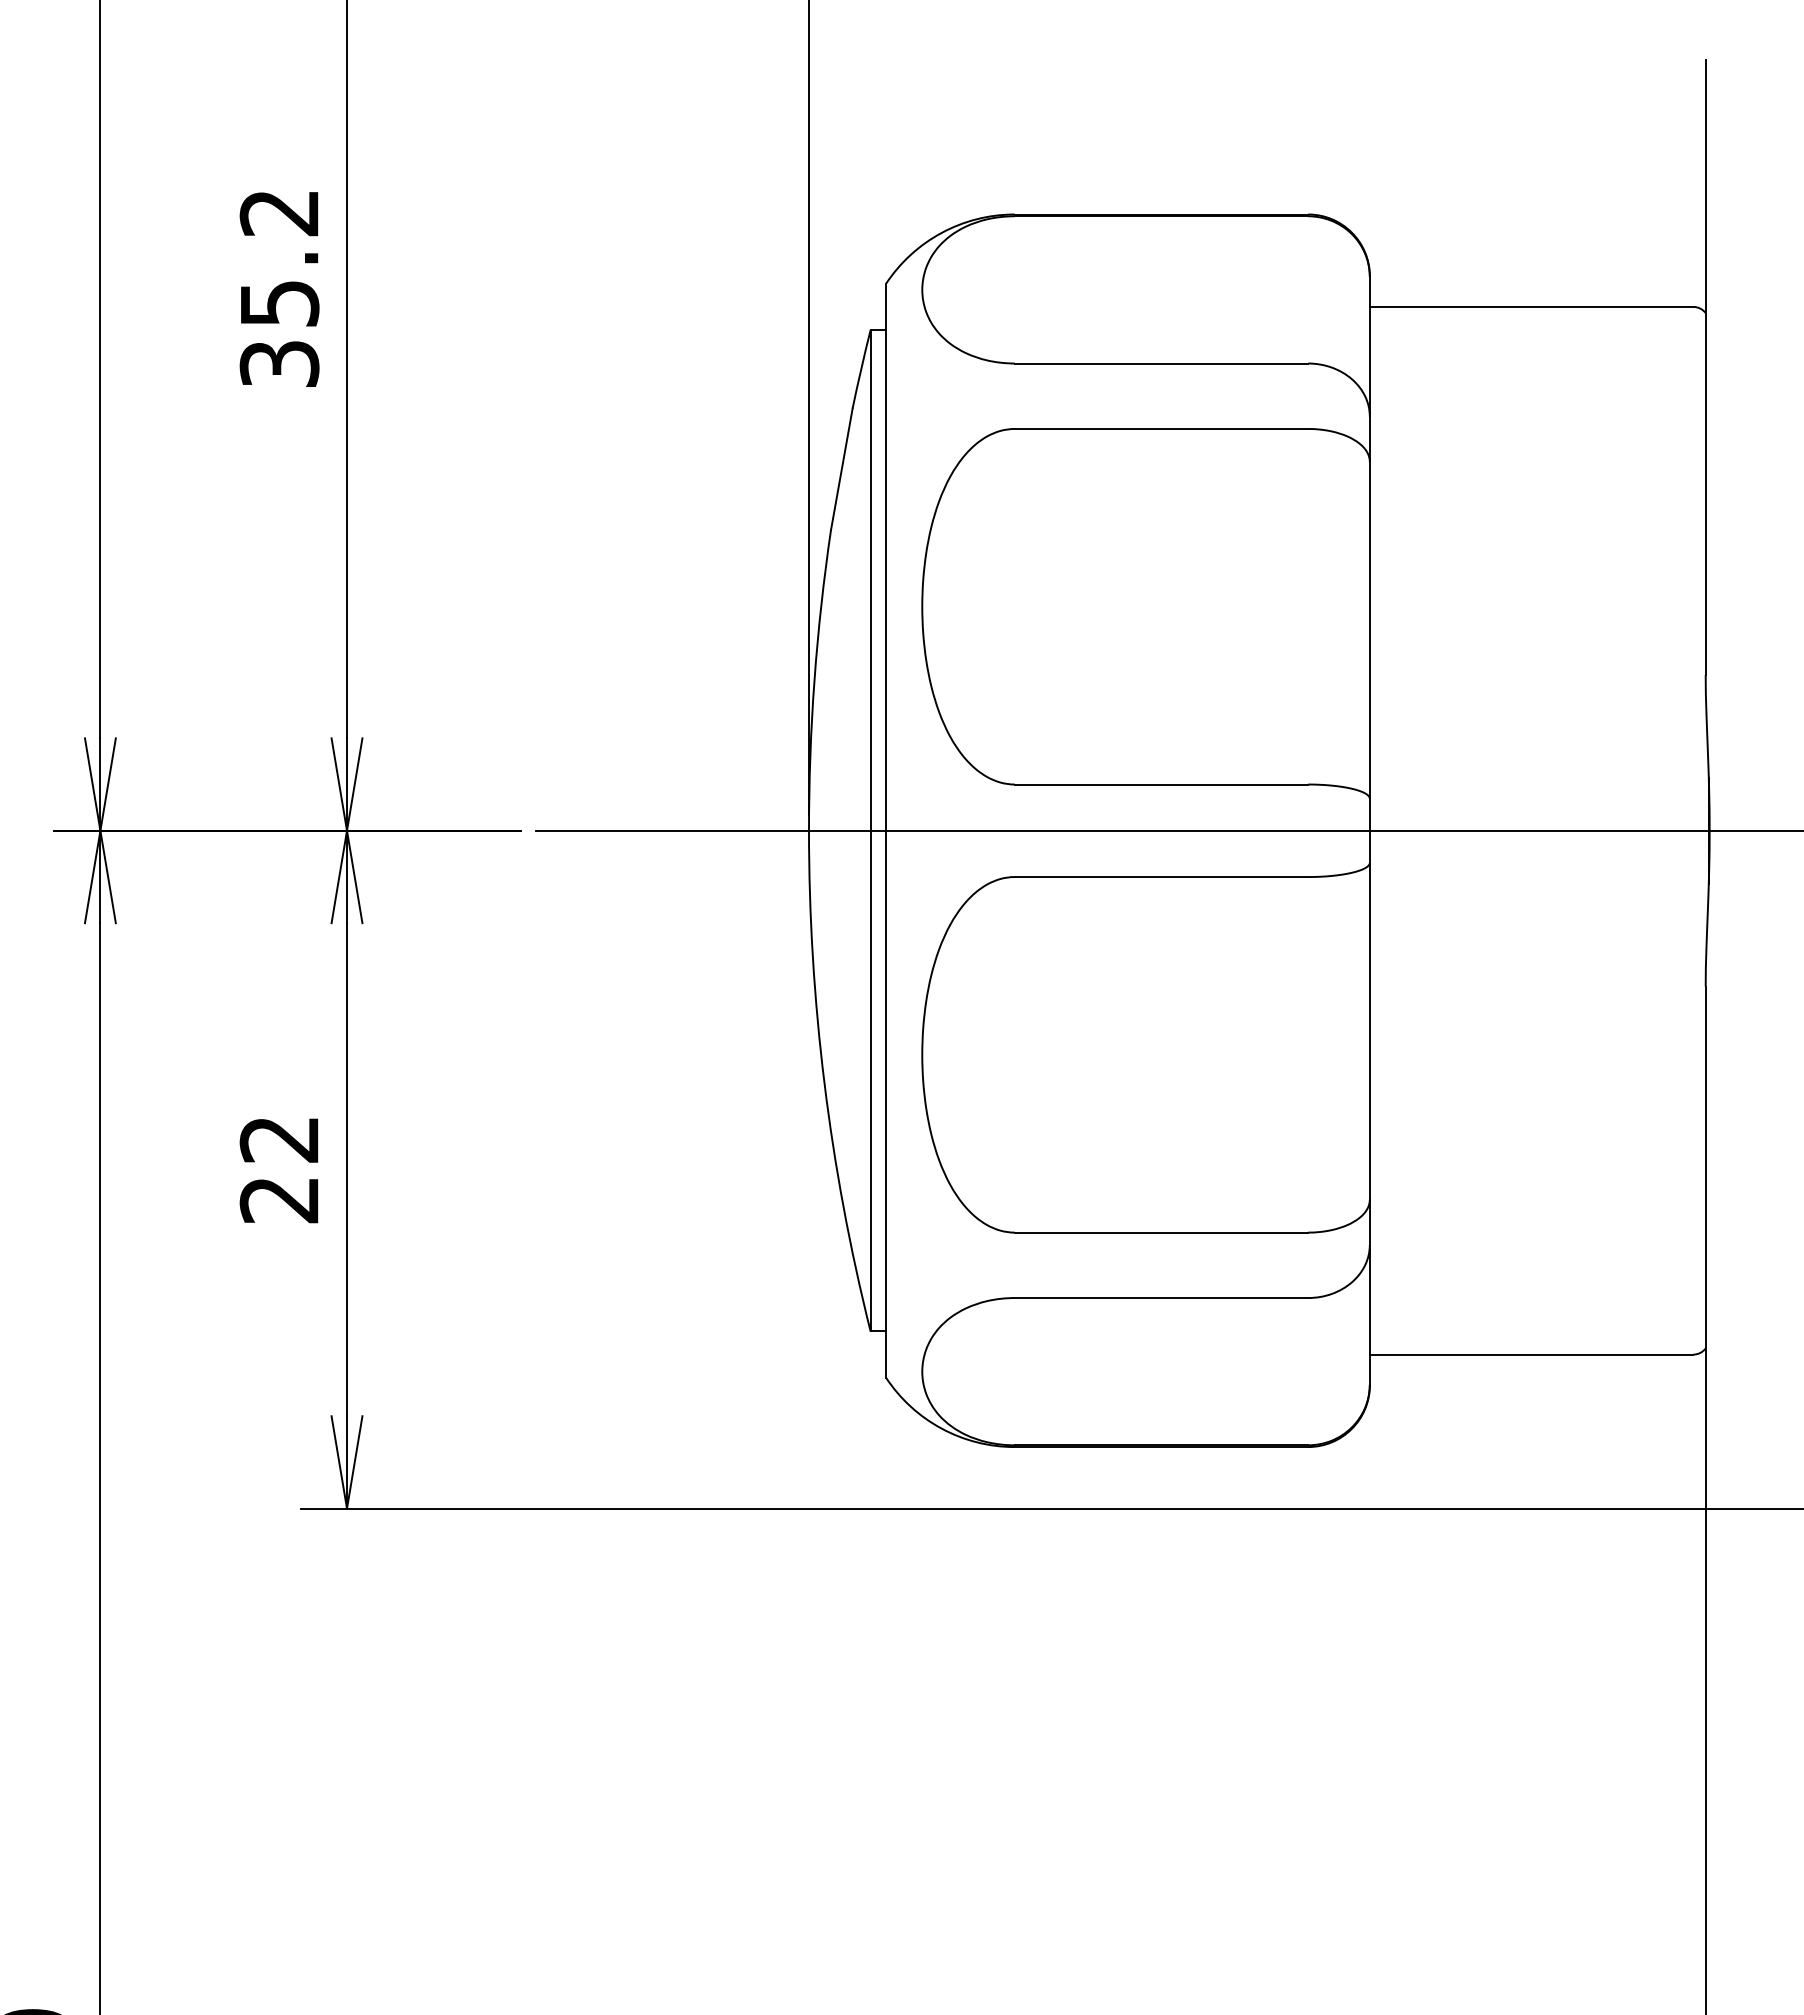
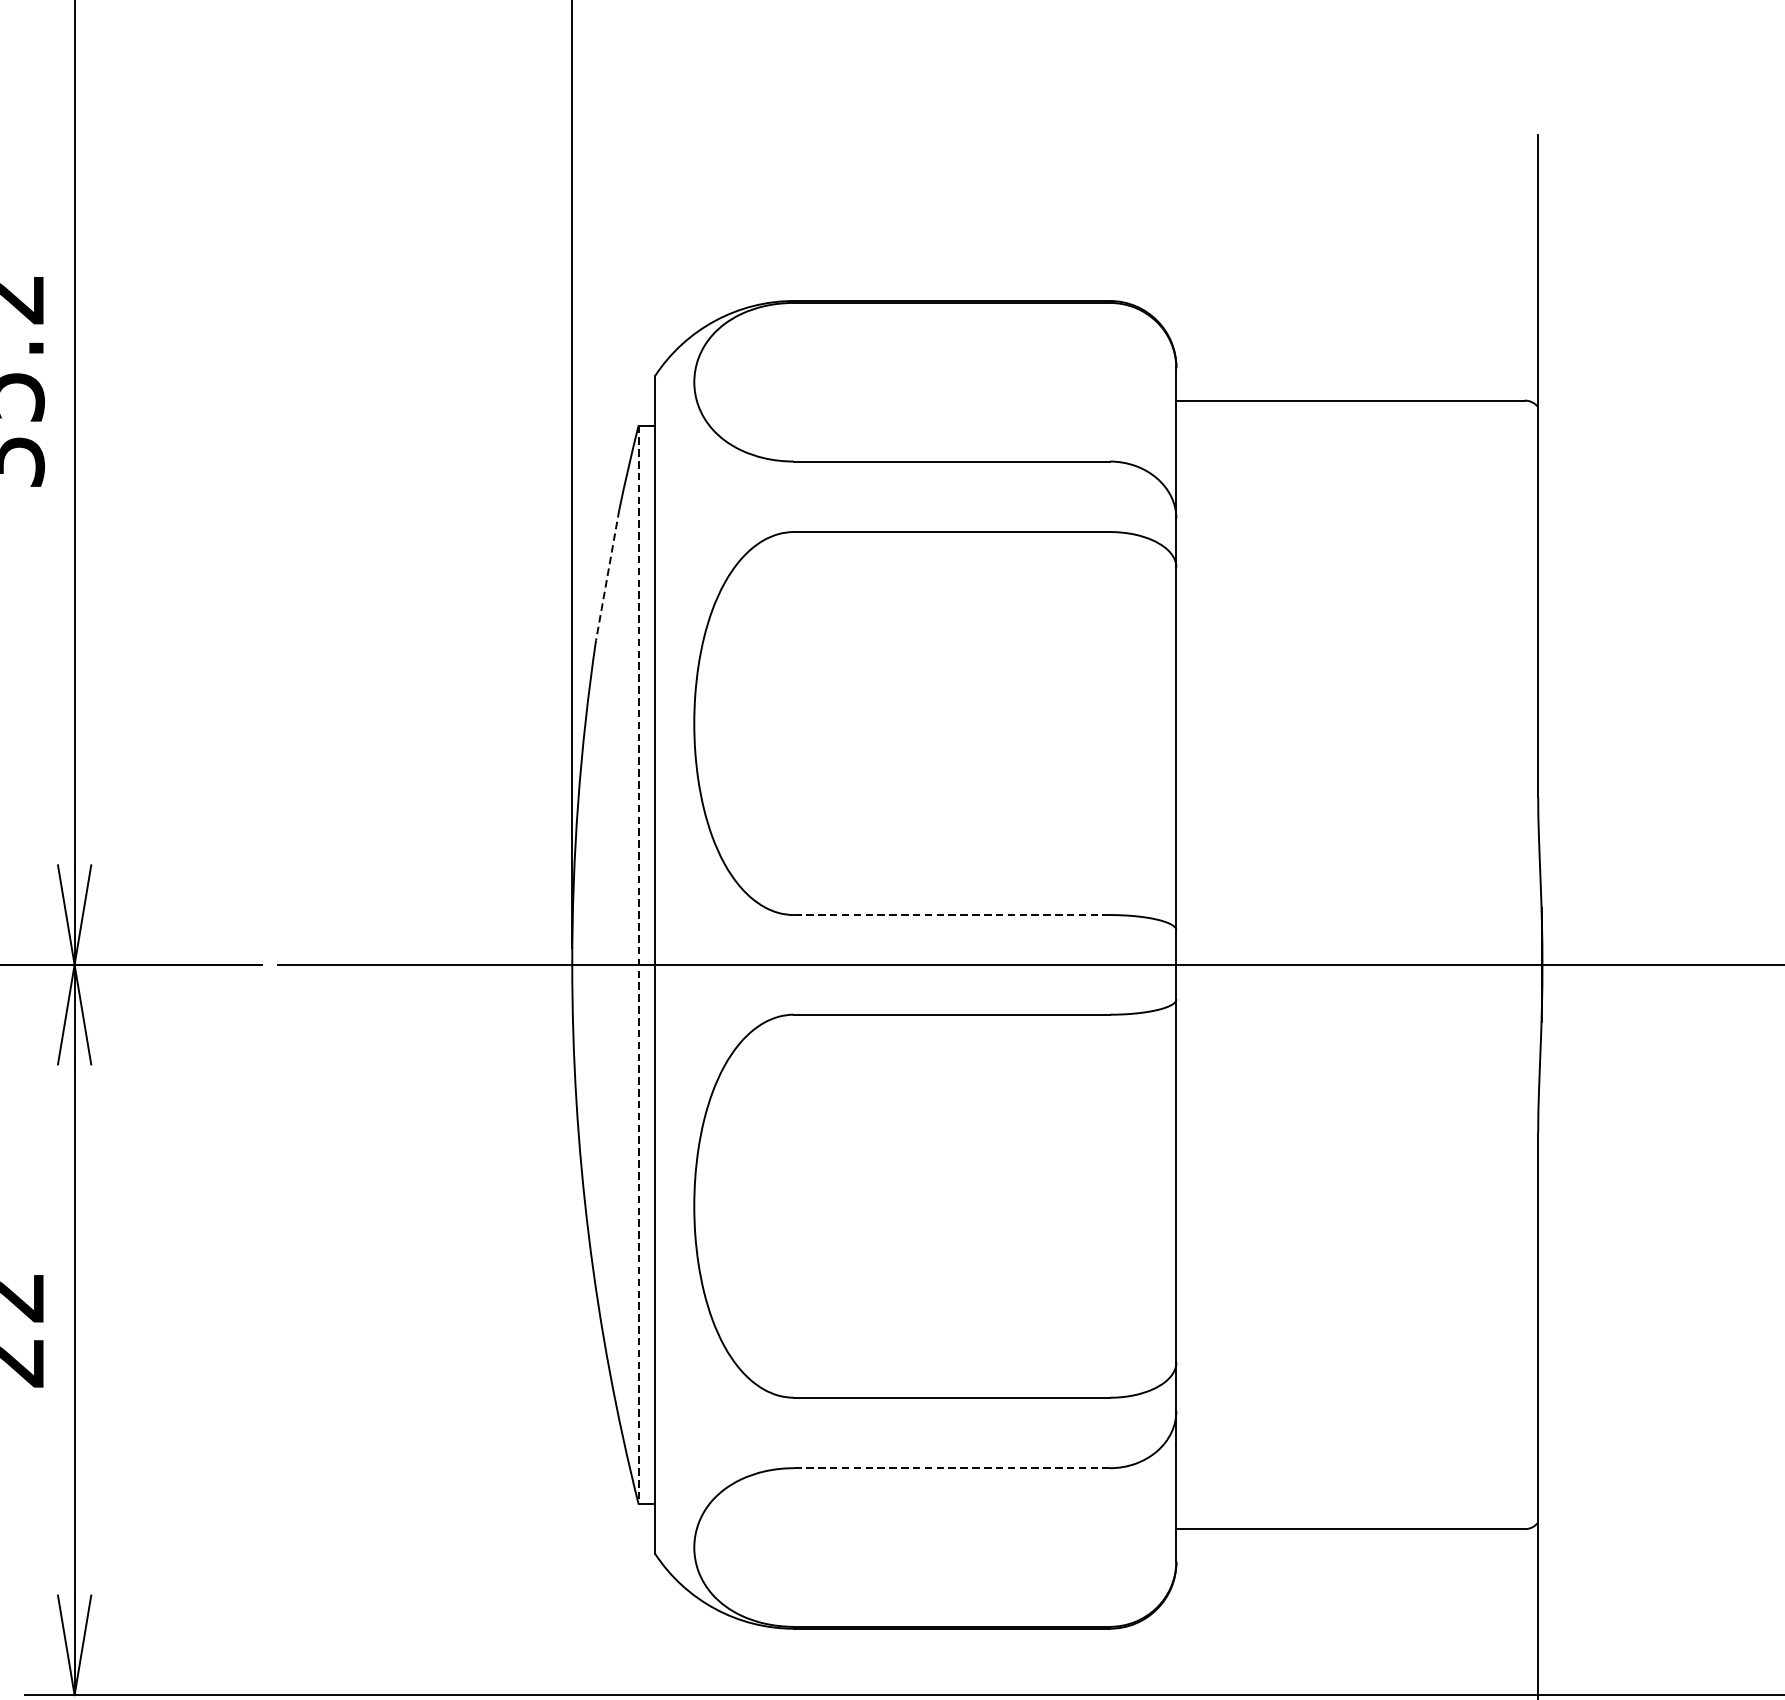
line: (841, 469) -> (607, 575), solid -> dashed
line: (1161, 784) -> (951, 915), solid -> dashed
line: (870, 830) -> (638, 964), solid -> dashed
line: (1161, 1298) -> (951, 1468), solid -> dashed

